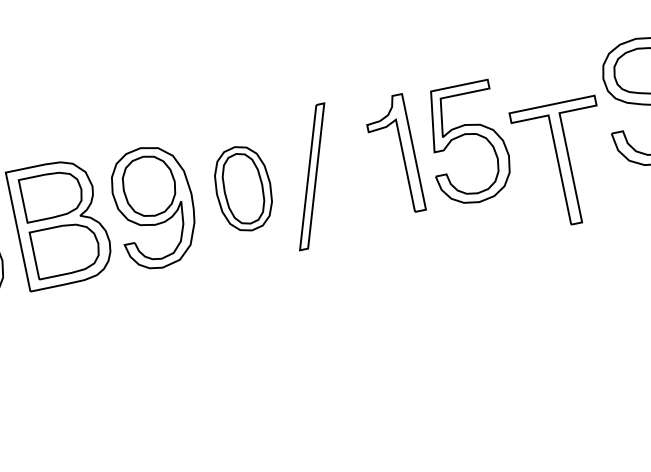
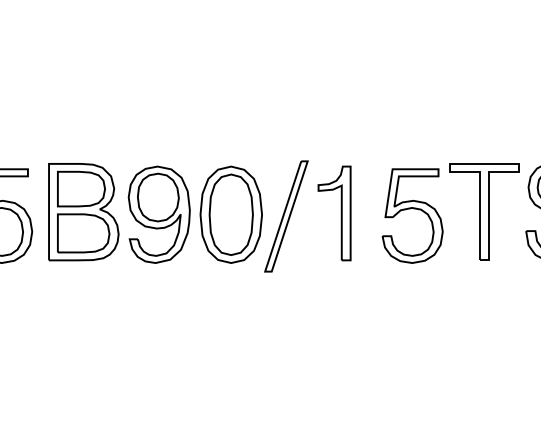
part: (394, 156) -> (334, 213), moved
part: (564, 163) -> (484, 211), moved
part: (242, 188) -> (230, 214), size x1.43

